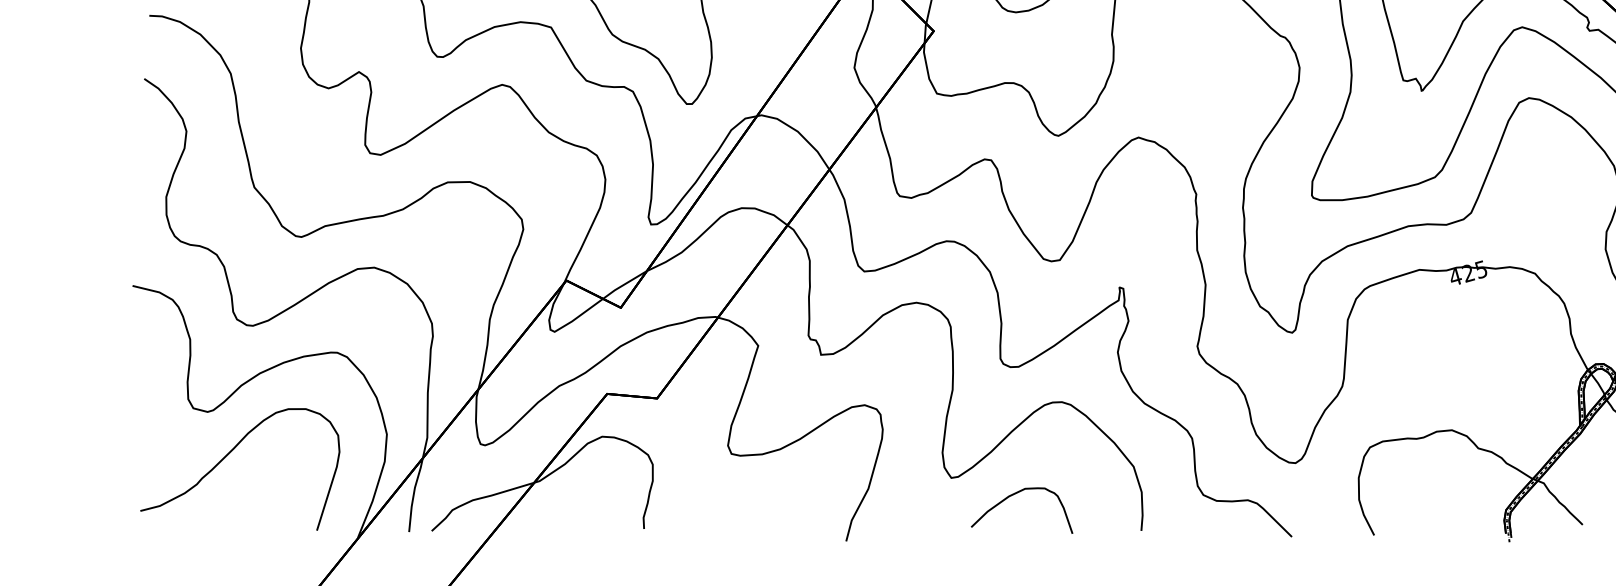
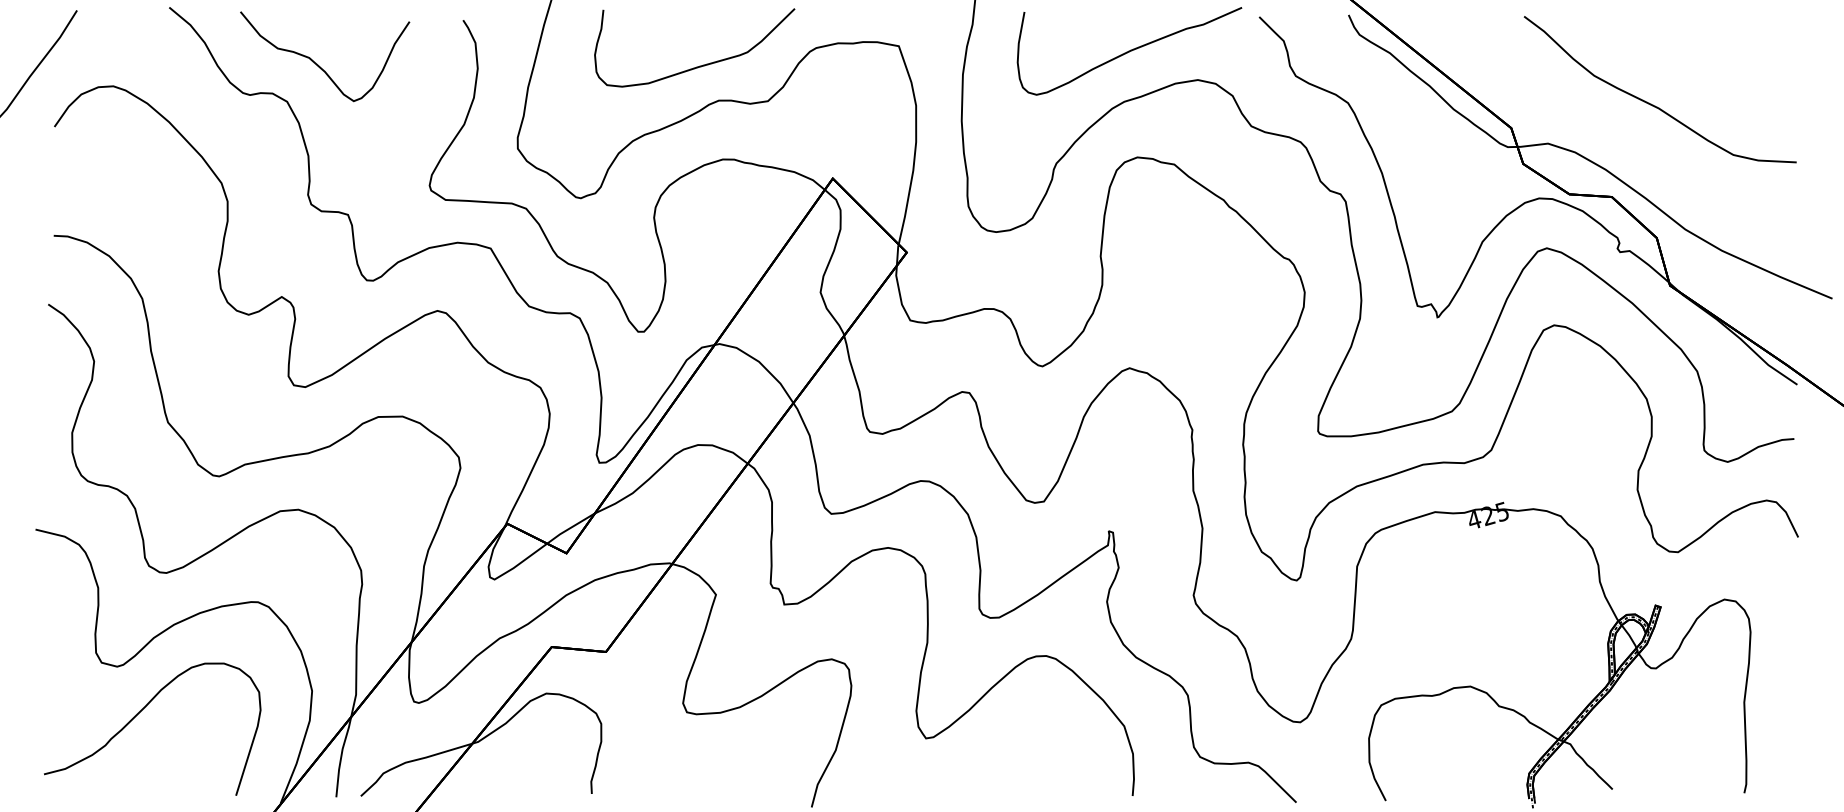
curve: (1013, 495) -> (993, 757), removed

